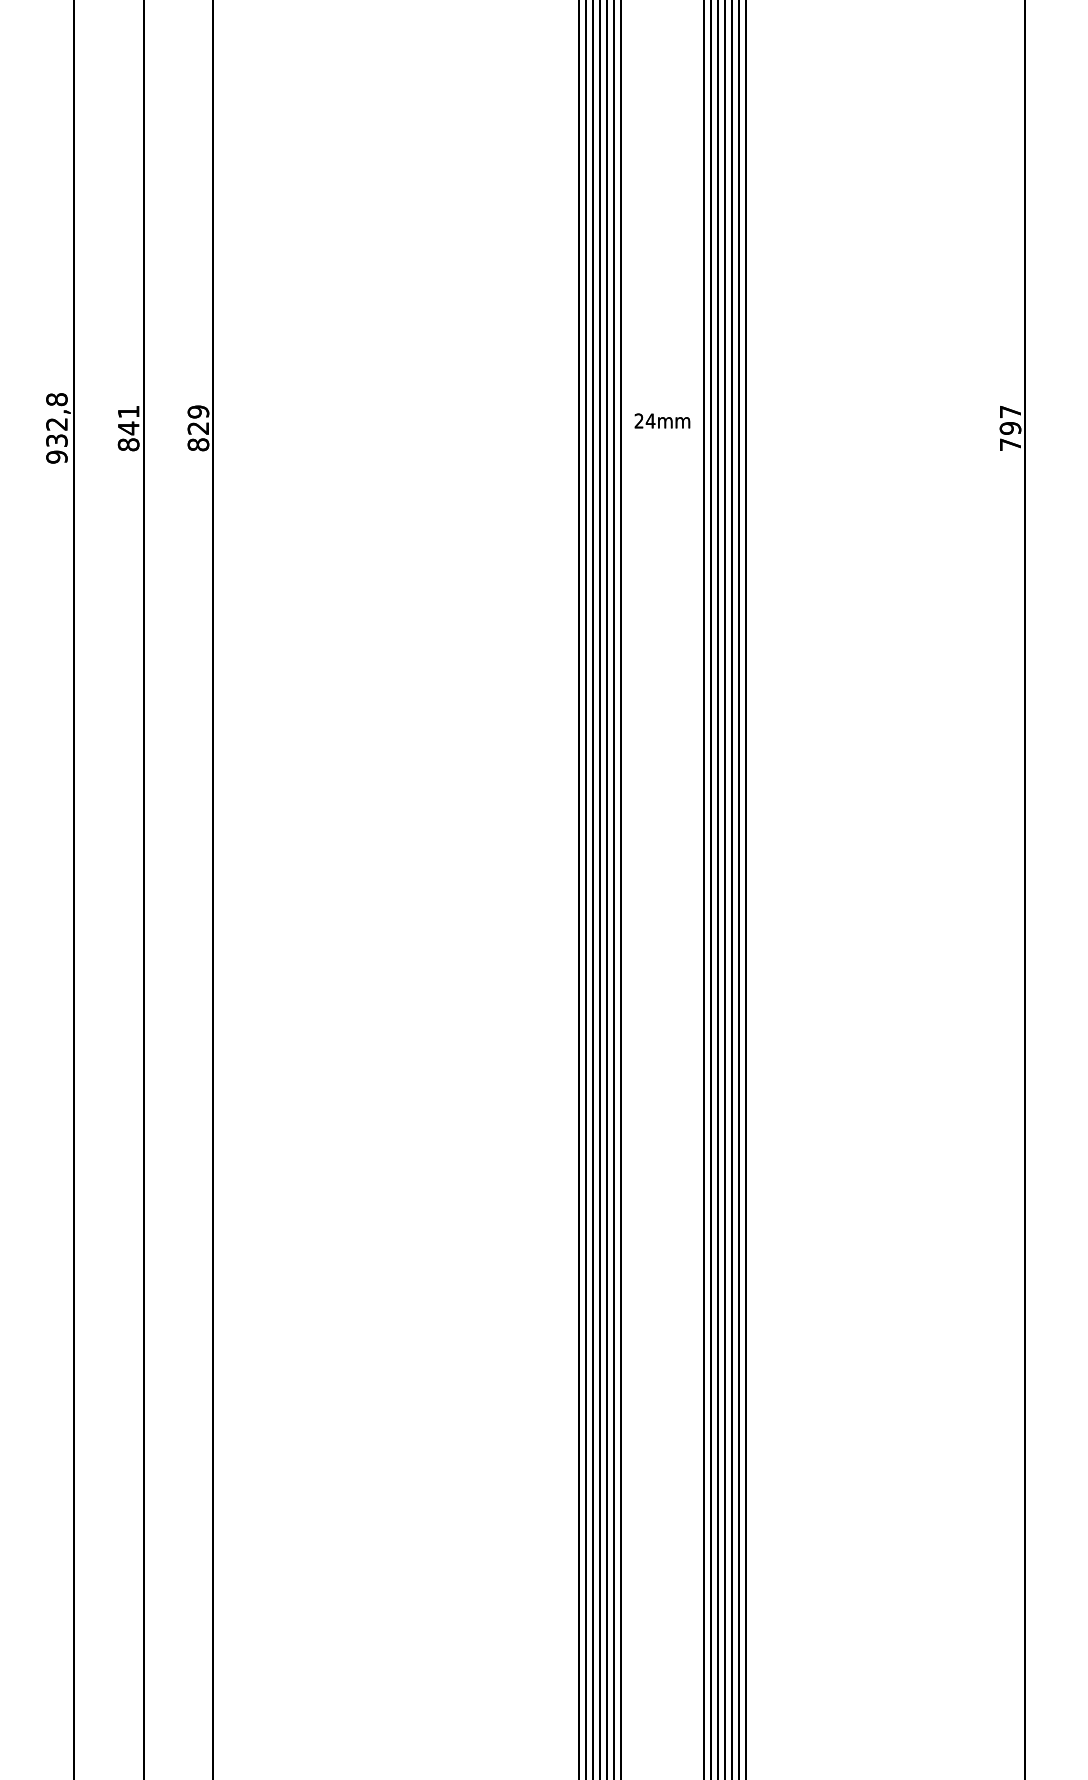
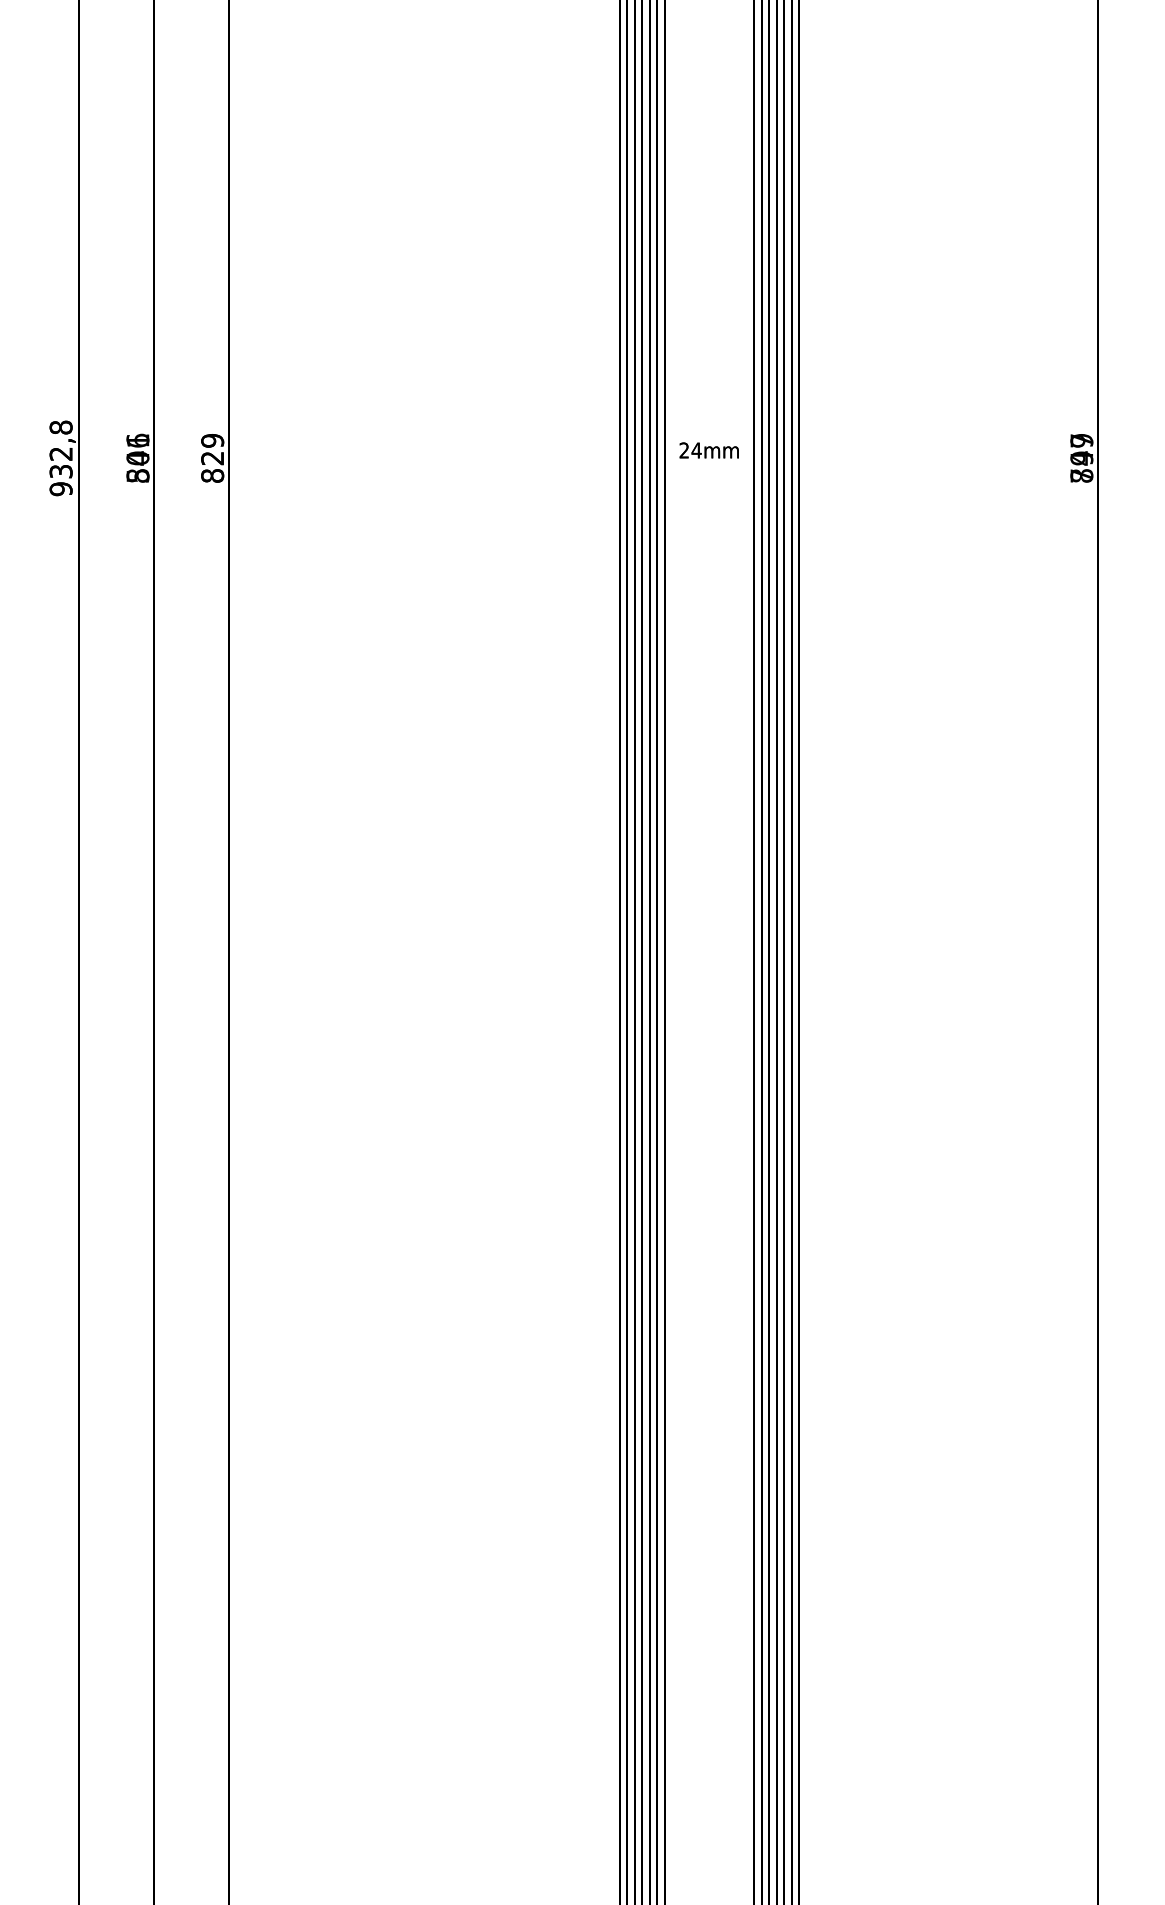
text: (128, 428) -> (137, 458), 841 -> 506
text: (1010, 428) -> (1081, 458), 797 -> 849

